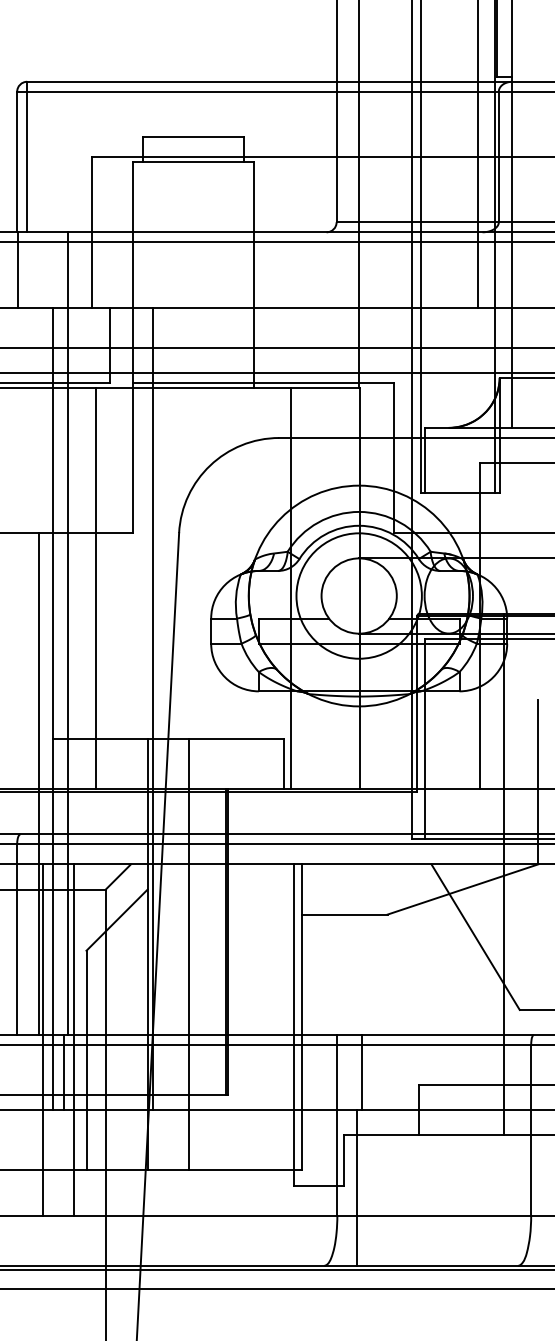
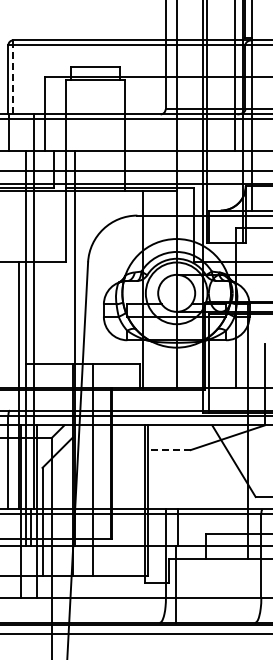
line: (27, 155) -> (13, 76), solid -> dashed
line: (96, 588) -> (47, 289), removed
line: (342, 915) -> (168, 450), solid -> dashed

